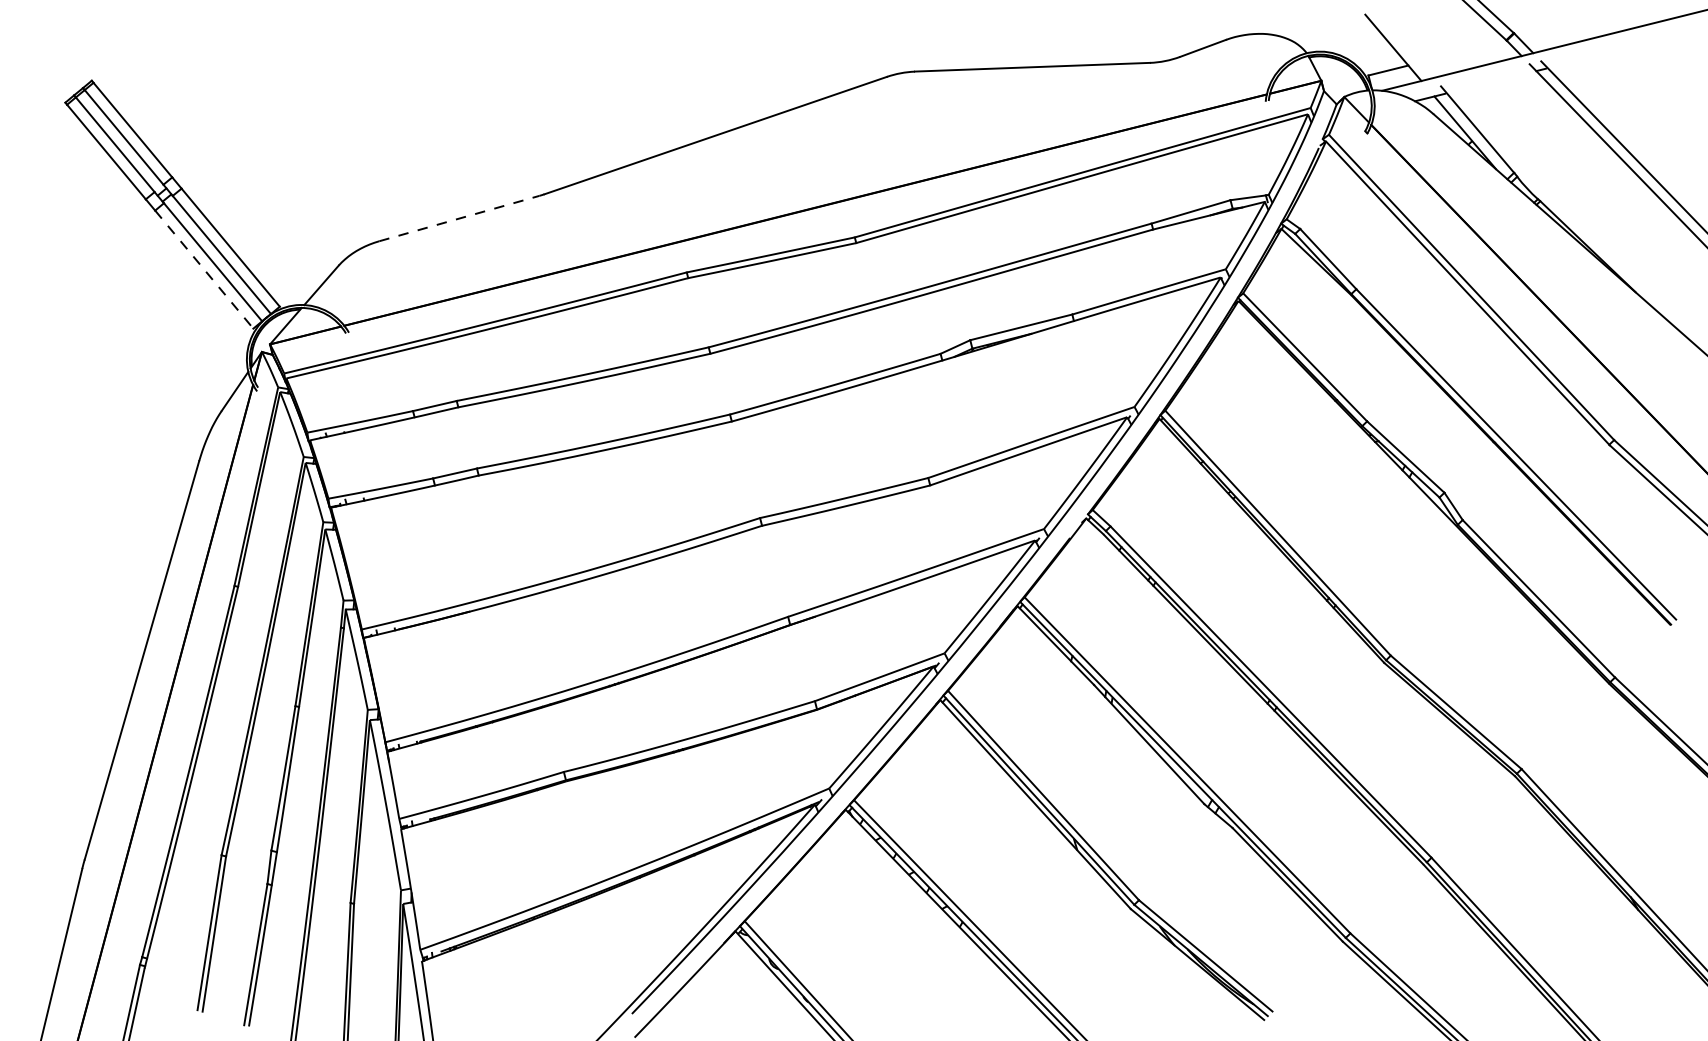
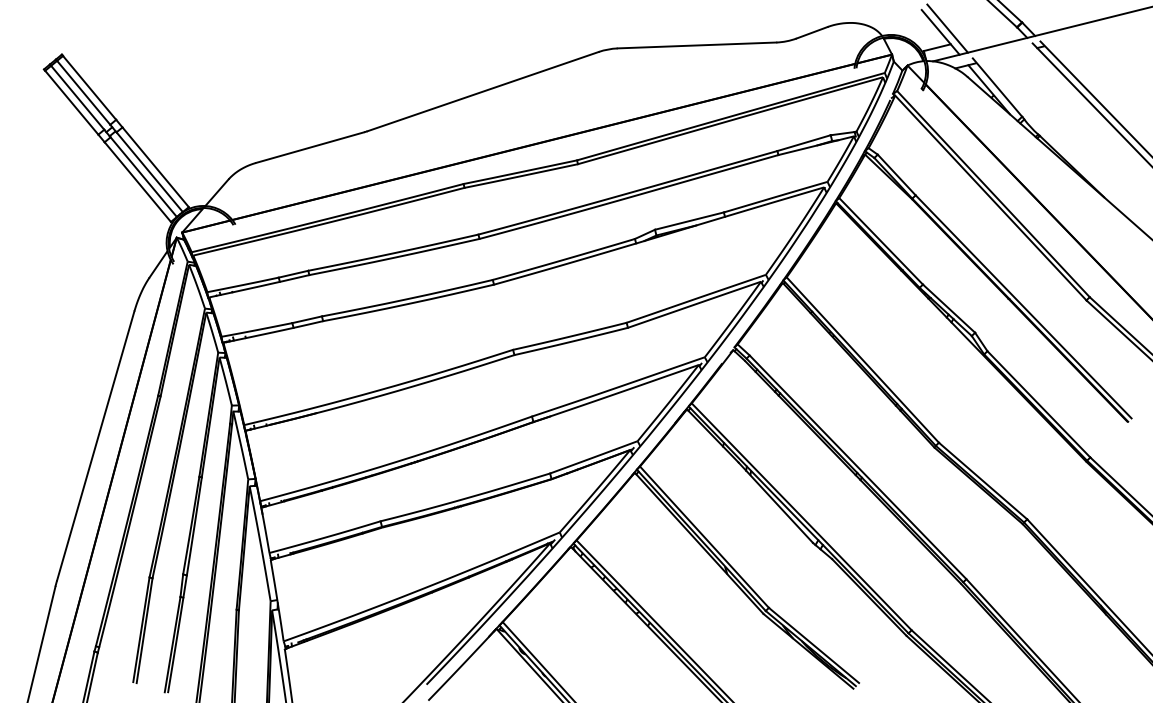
line: (1403, 42) -> (947, 28), added
line: (460, 218) -> (310, 147), dashed -> solid
line: (203, 270) -> (137, 182), dashed -> solid

